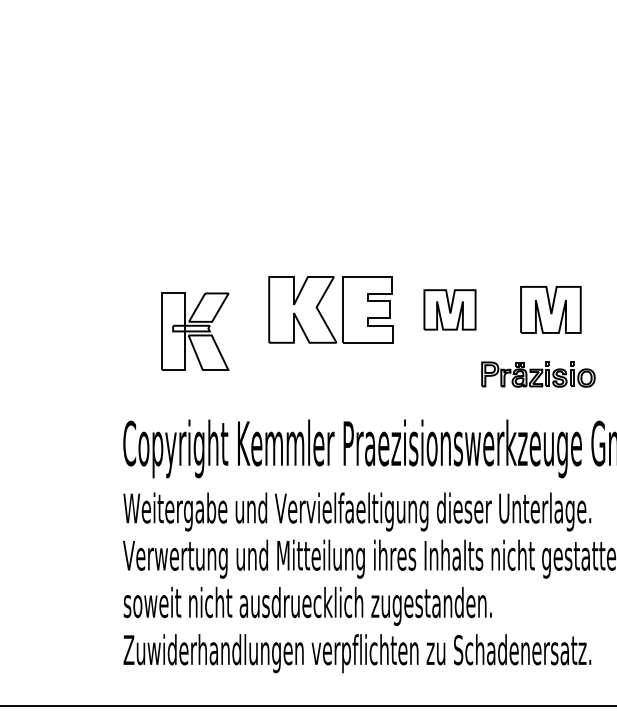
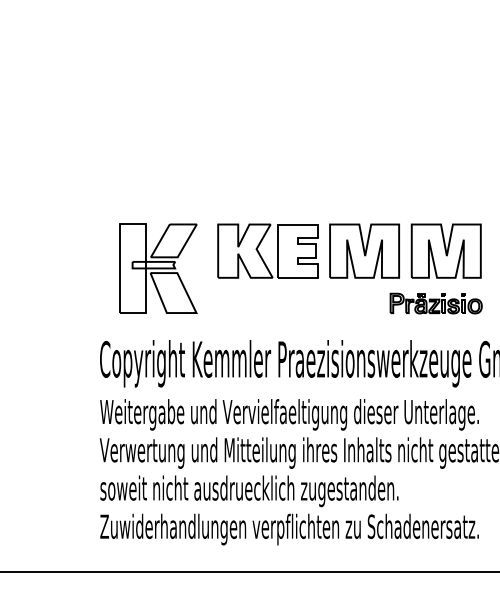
part: (449, 309) -> (364, 250), size x1.67
part: (550, 309) -> (445, 250), size x1.43
part: (195, 331) -> (158, 268), size x1.43

